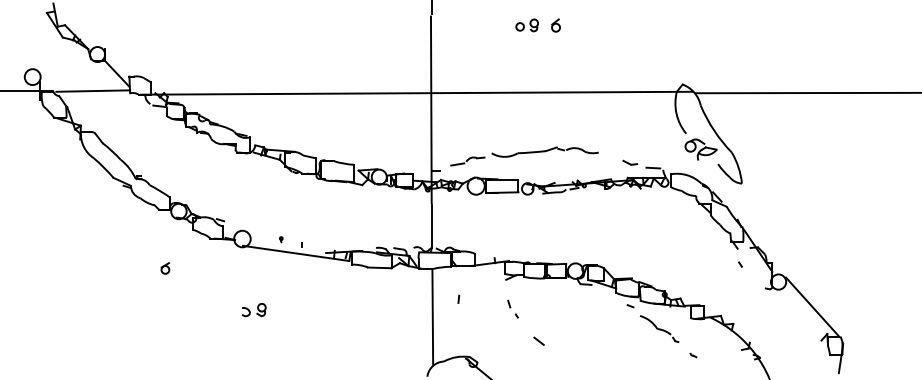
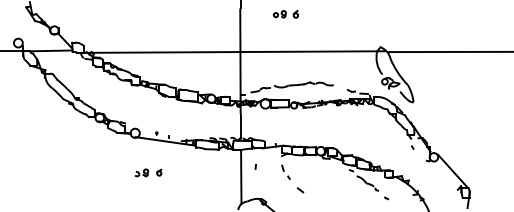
part: (537, 23) -> (285, 13), moved
part: (165, 268) -> (159, 172), moved
part: (512, 309) -> (285, 172), size x1.43

